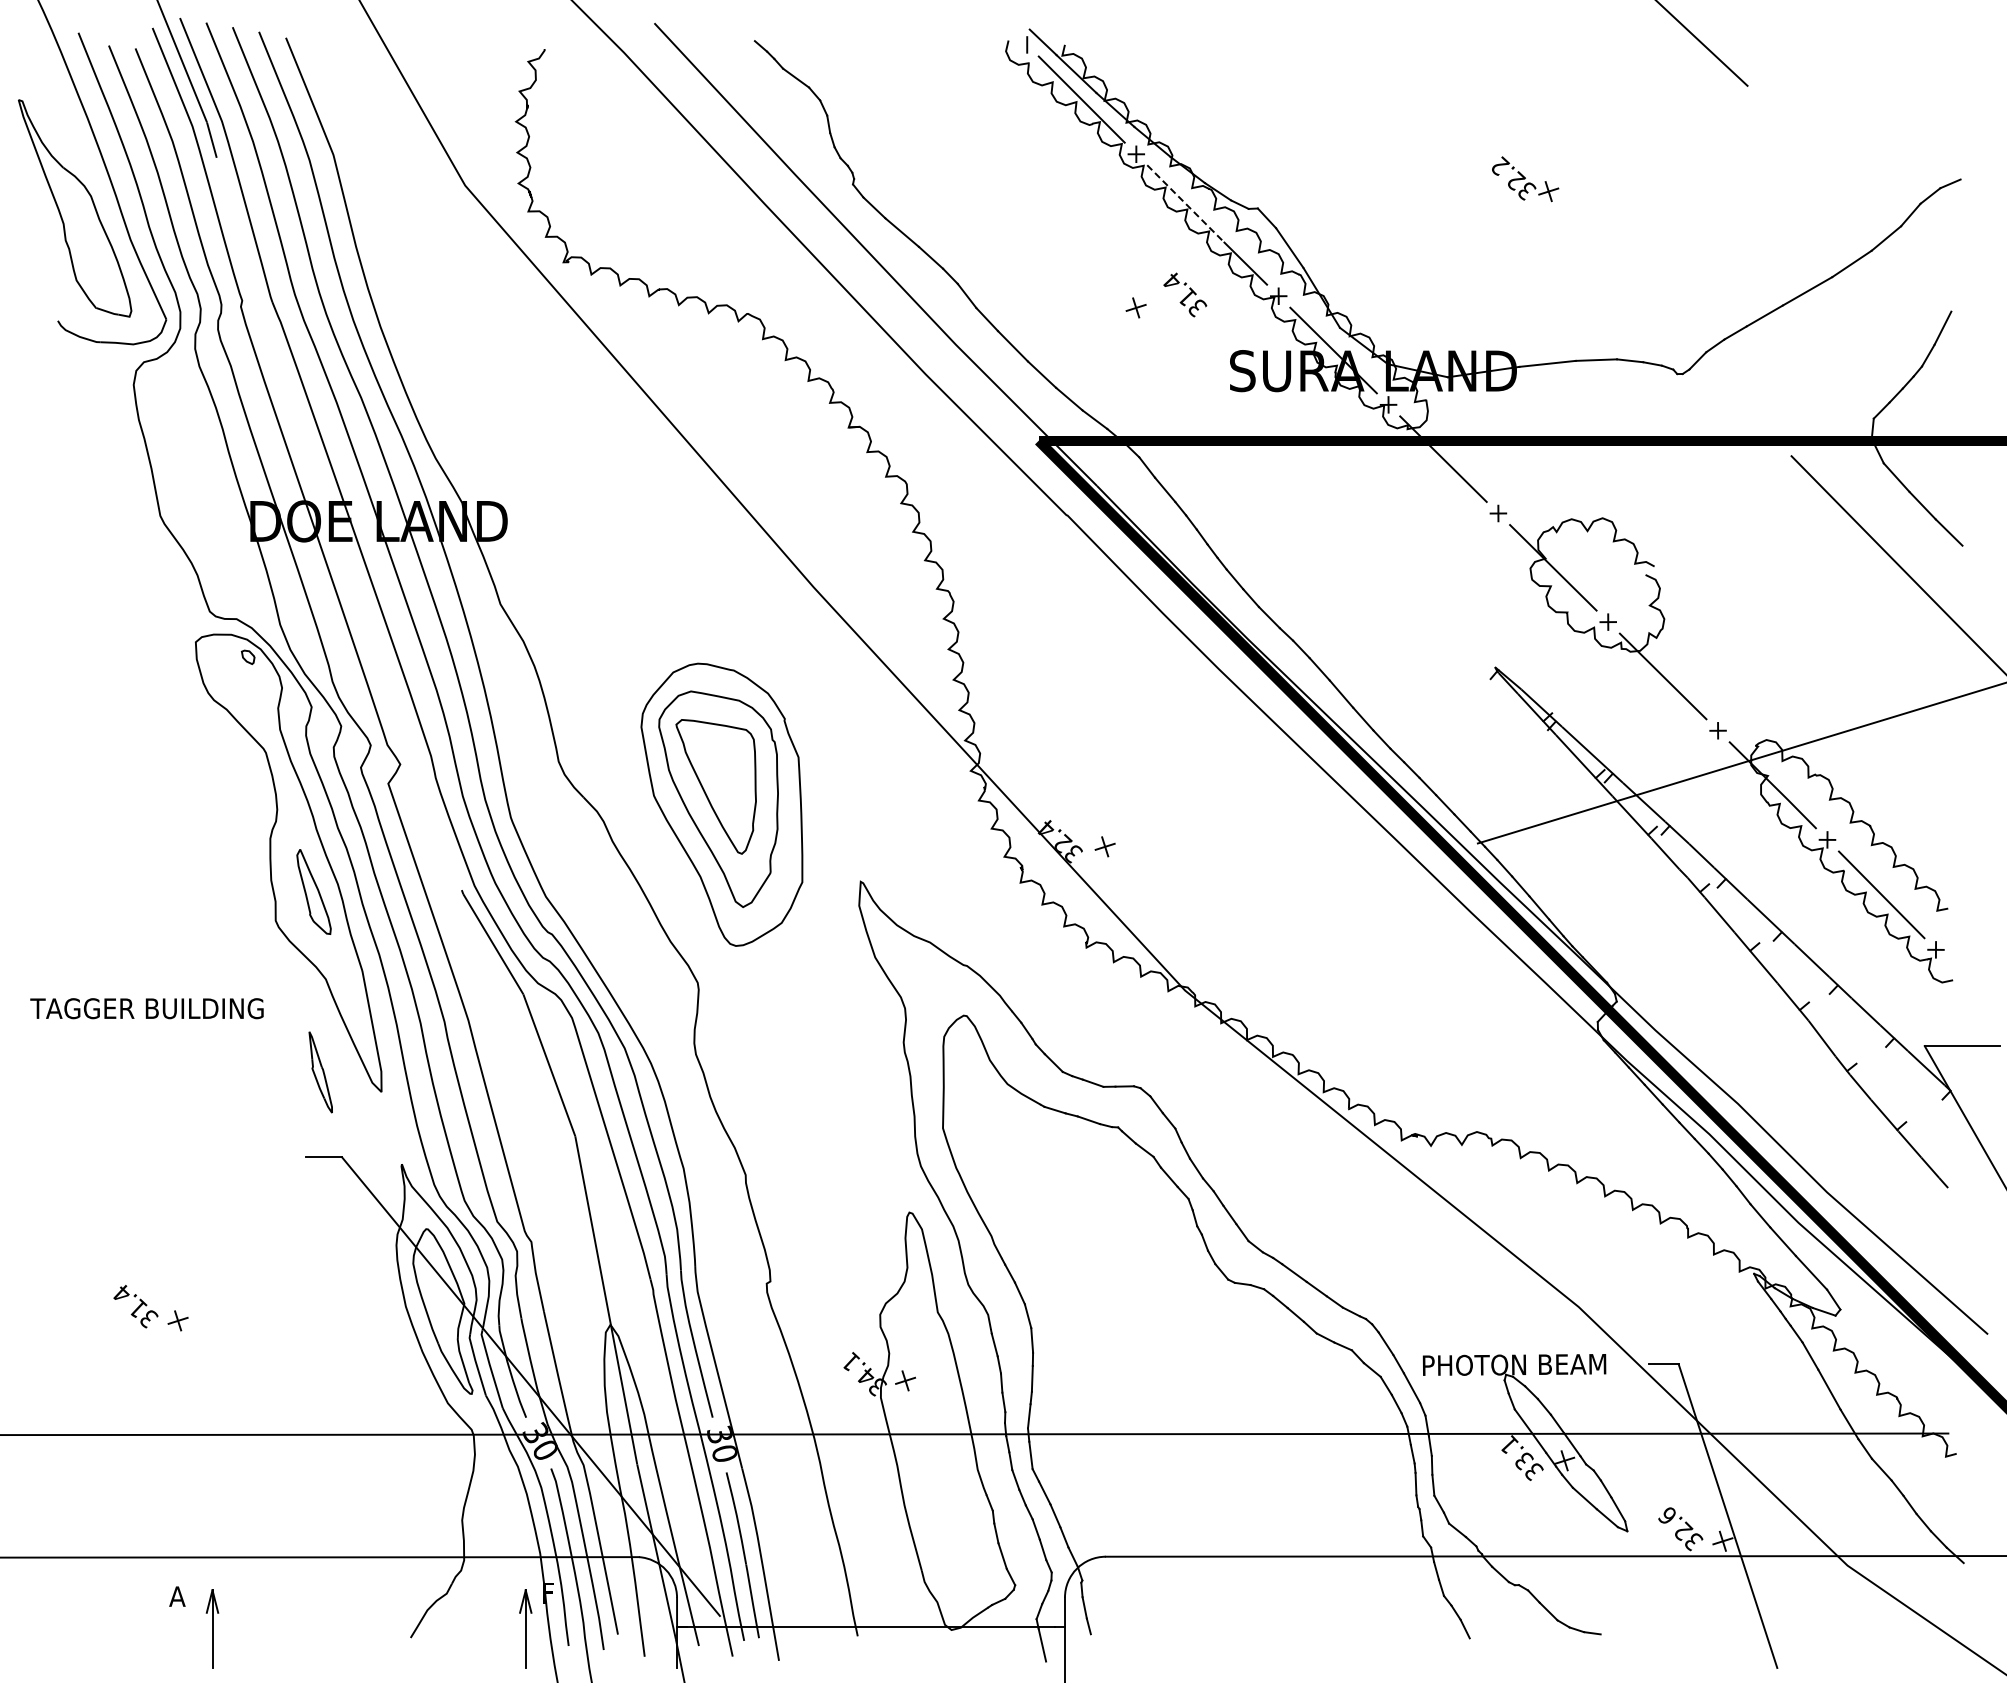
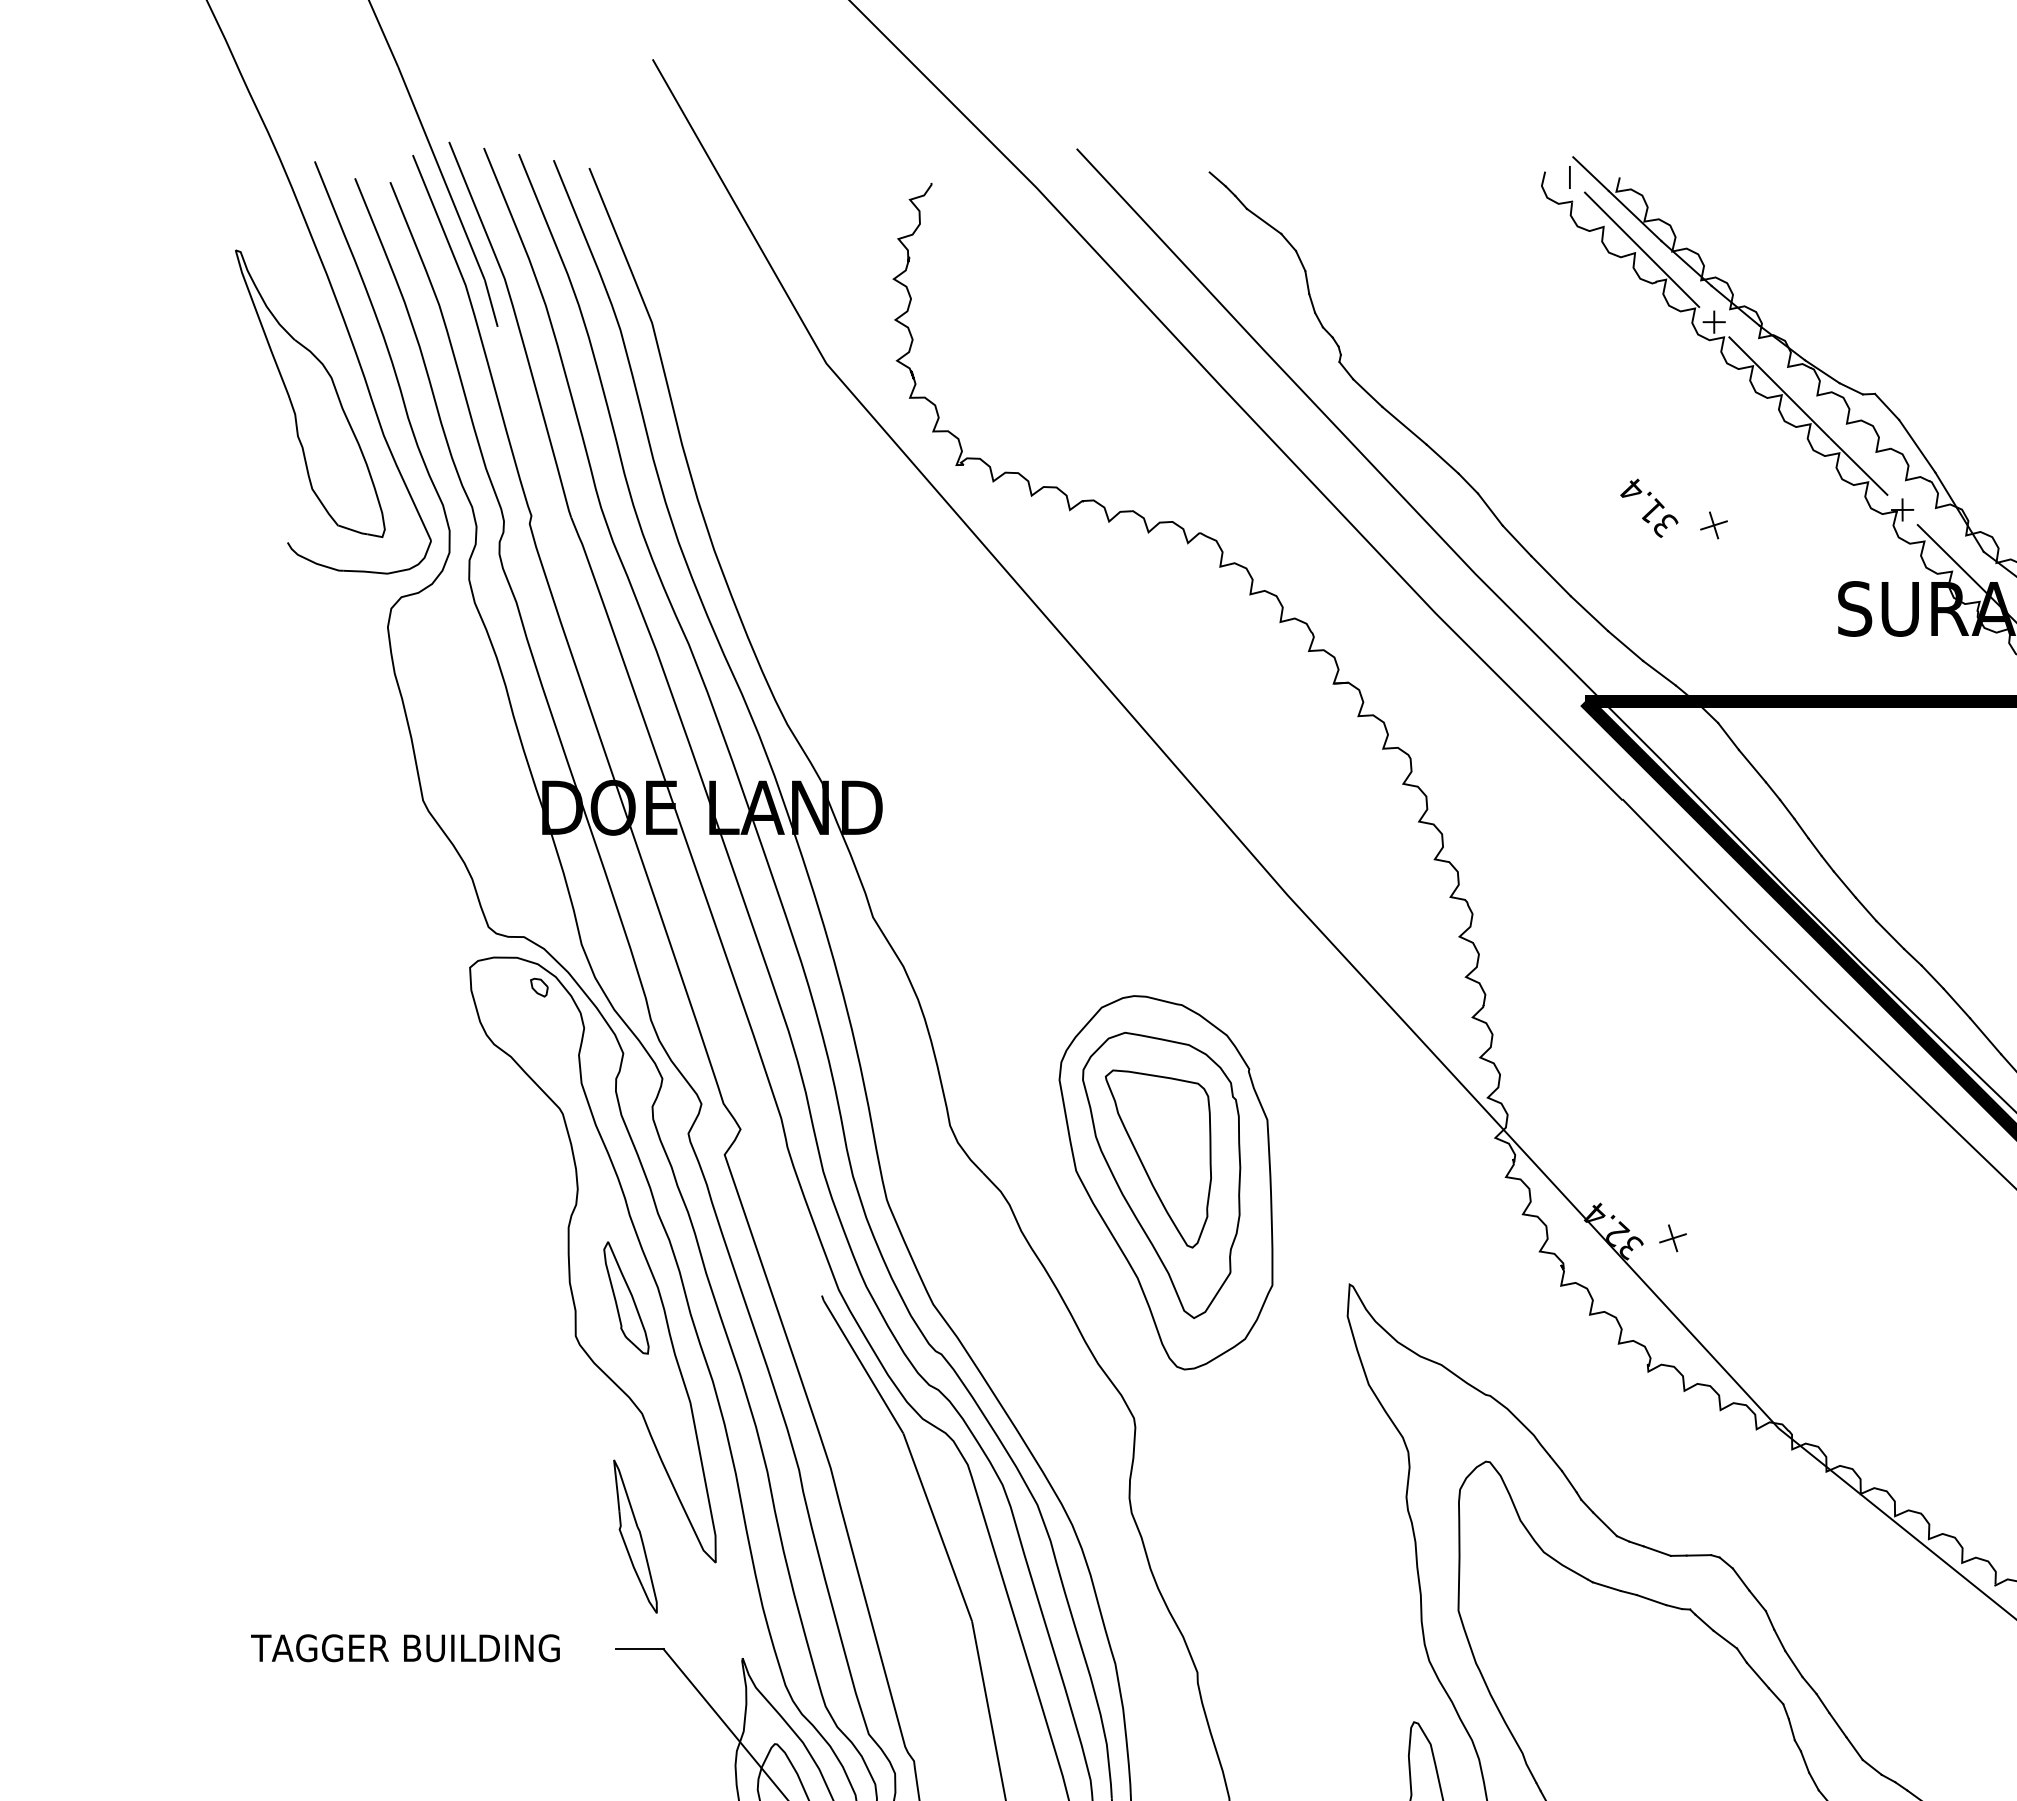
line: (1185, 204) -> (1779, 388), dashed -> solid
text: (1185, 294) -> (1649, 507), moved
text: (146, 1008) -> (404, 1647), moved
part: (320, 1072) -> (634, 1536), size x1.43

